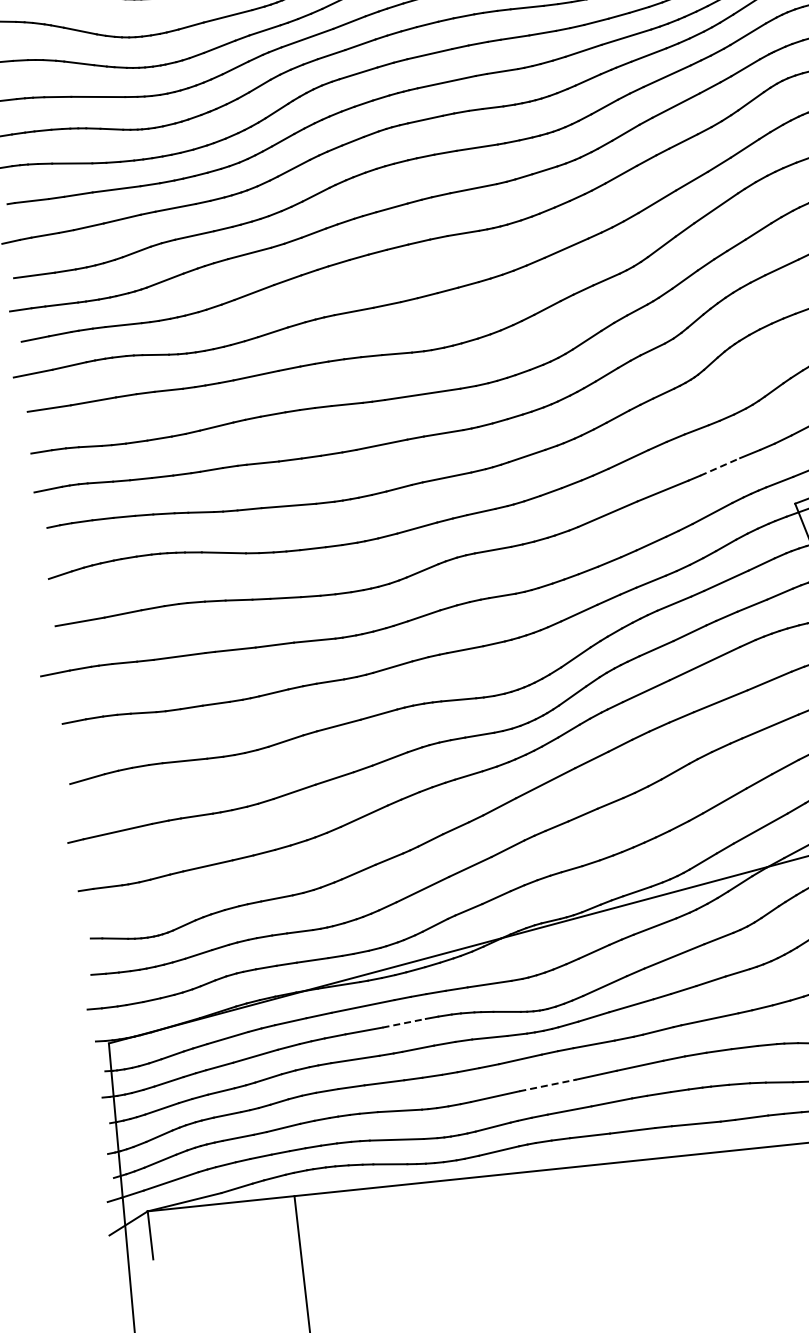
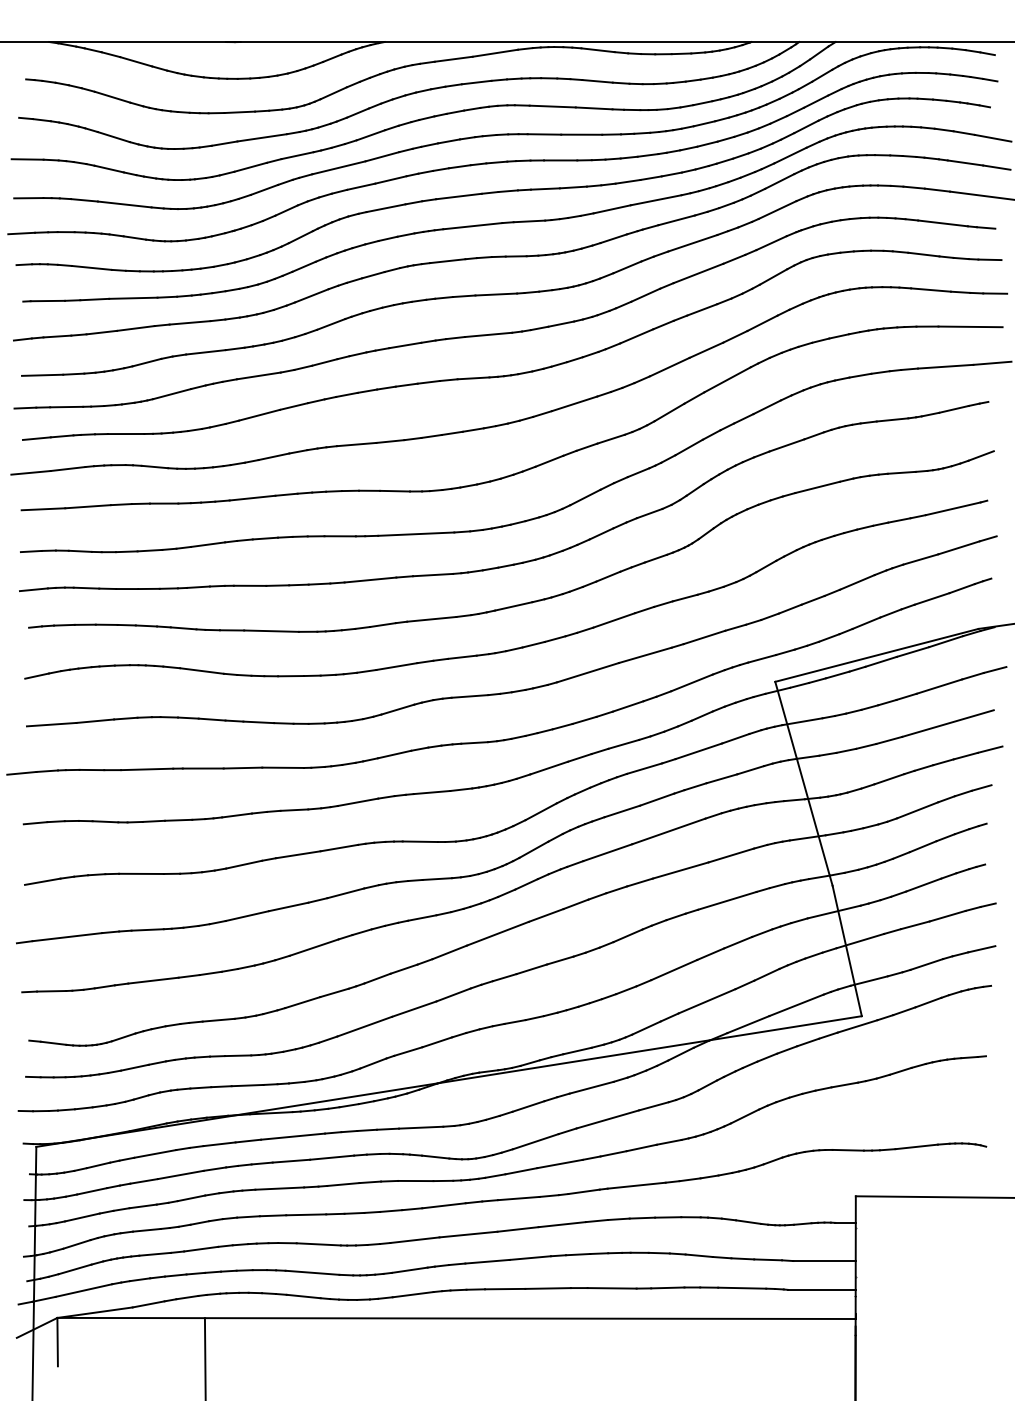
line: (720, 467) -> (704, 637), dashed -> solid
line: (404, 1023) -> (332, 1157), dashed -> solid
line: (547, 1085) -> (468, 1234), dashed -> solid

